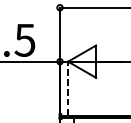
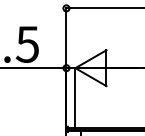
line: (68, 88) -> (75, 97), dashed -> solid

